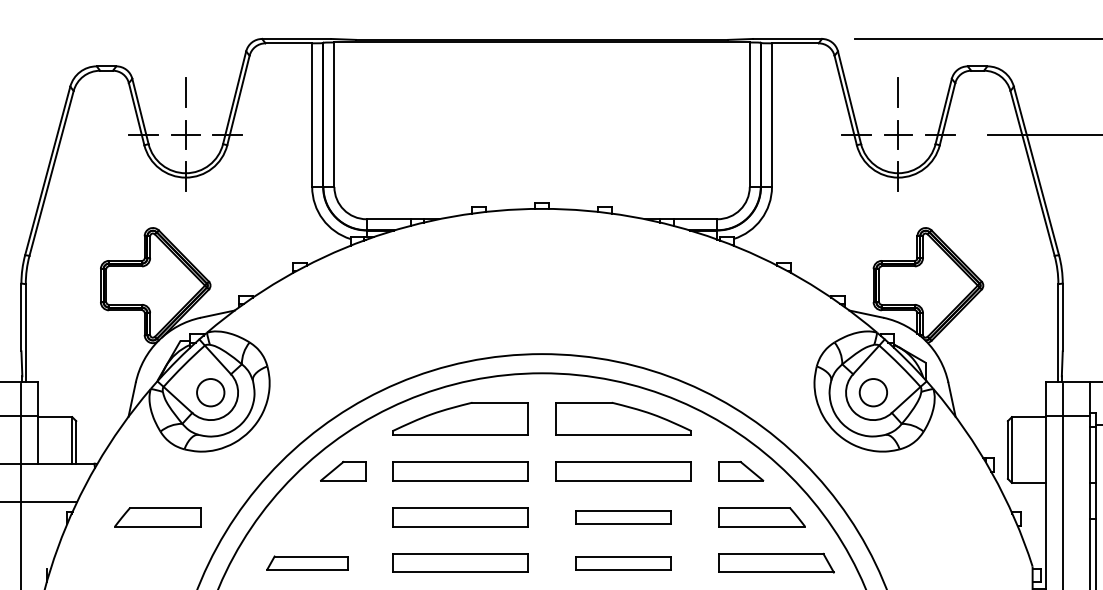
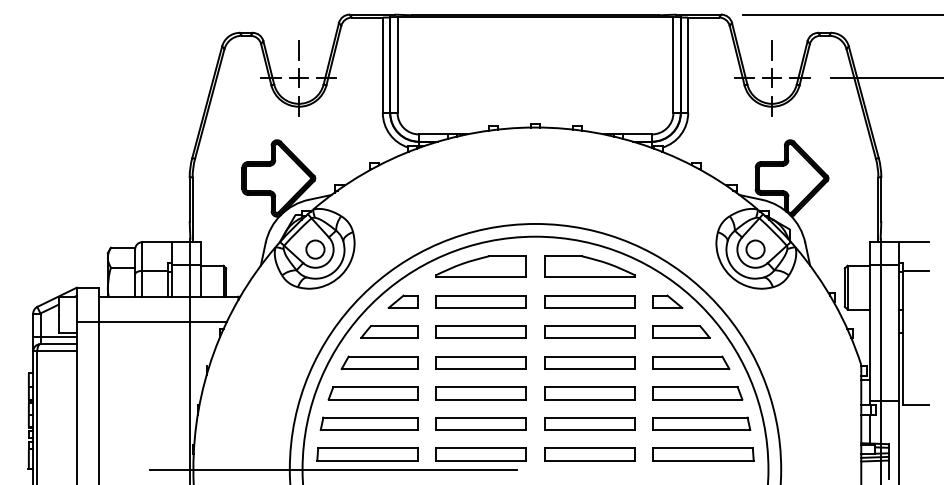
part: (158, 516) -> (389, 331), moved
part: (623, 516) -> (589, 331), size x1.43
part: (307, 562) -> (379, 362), size x1.43
part: (623, 562) -> (589, 362), size x1.43

